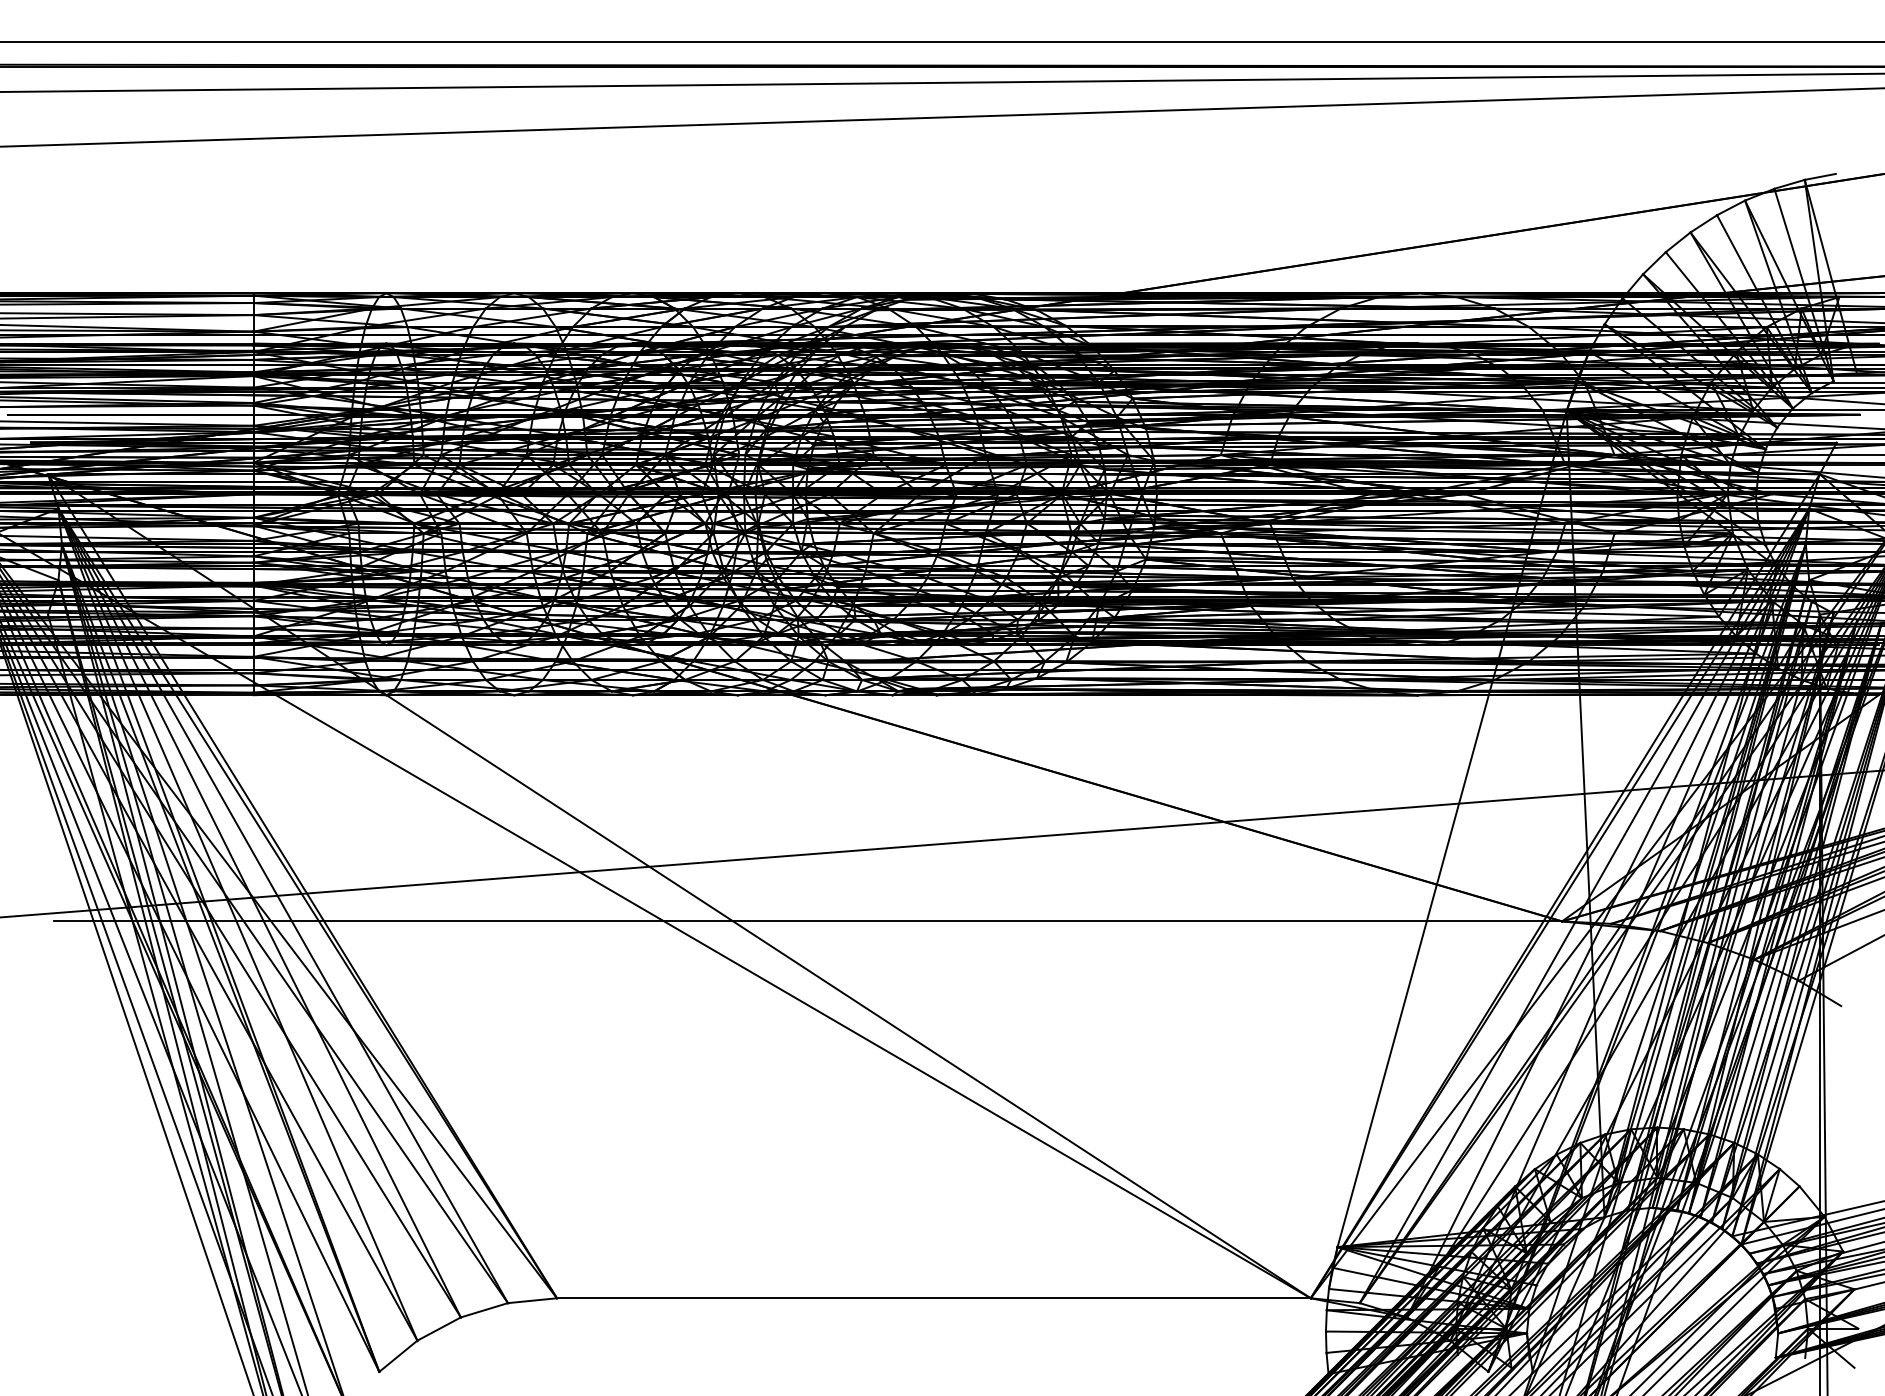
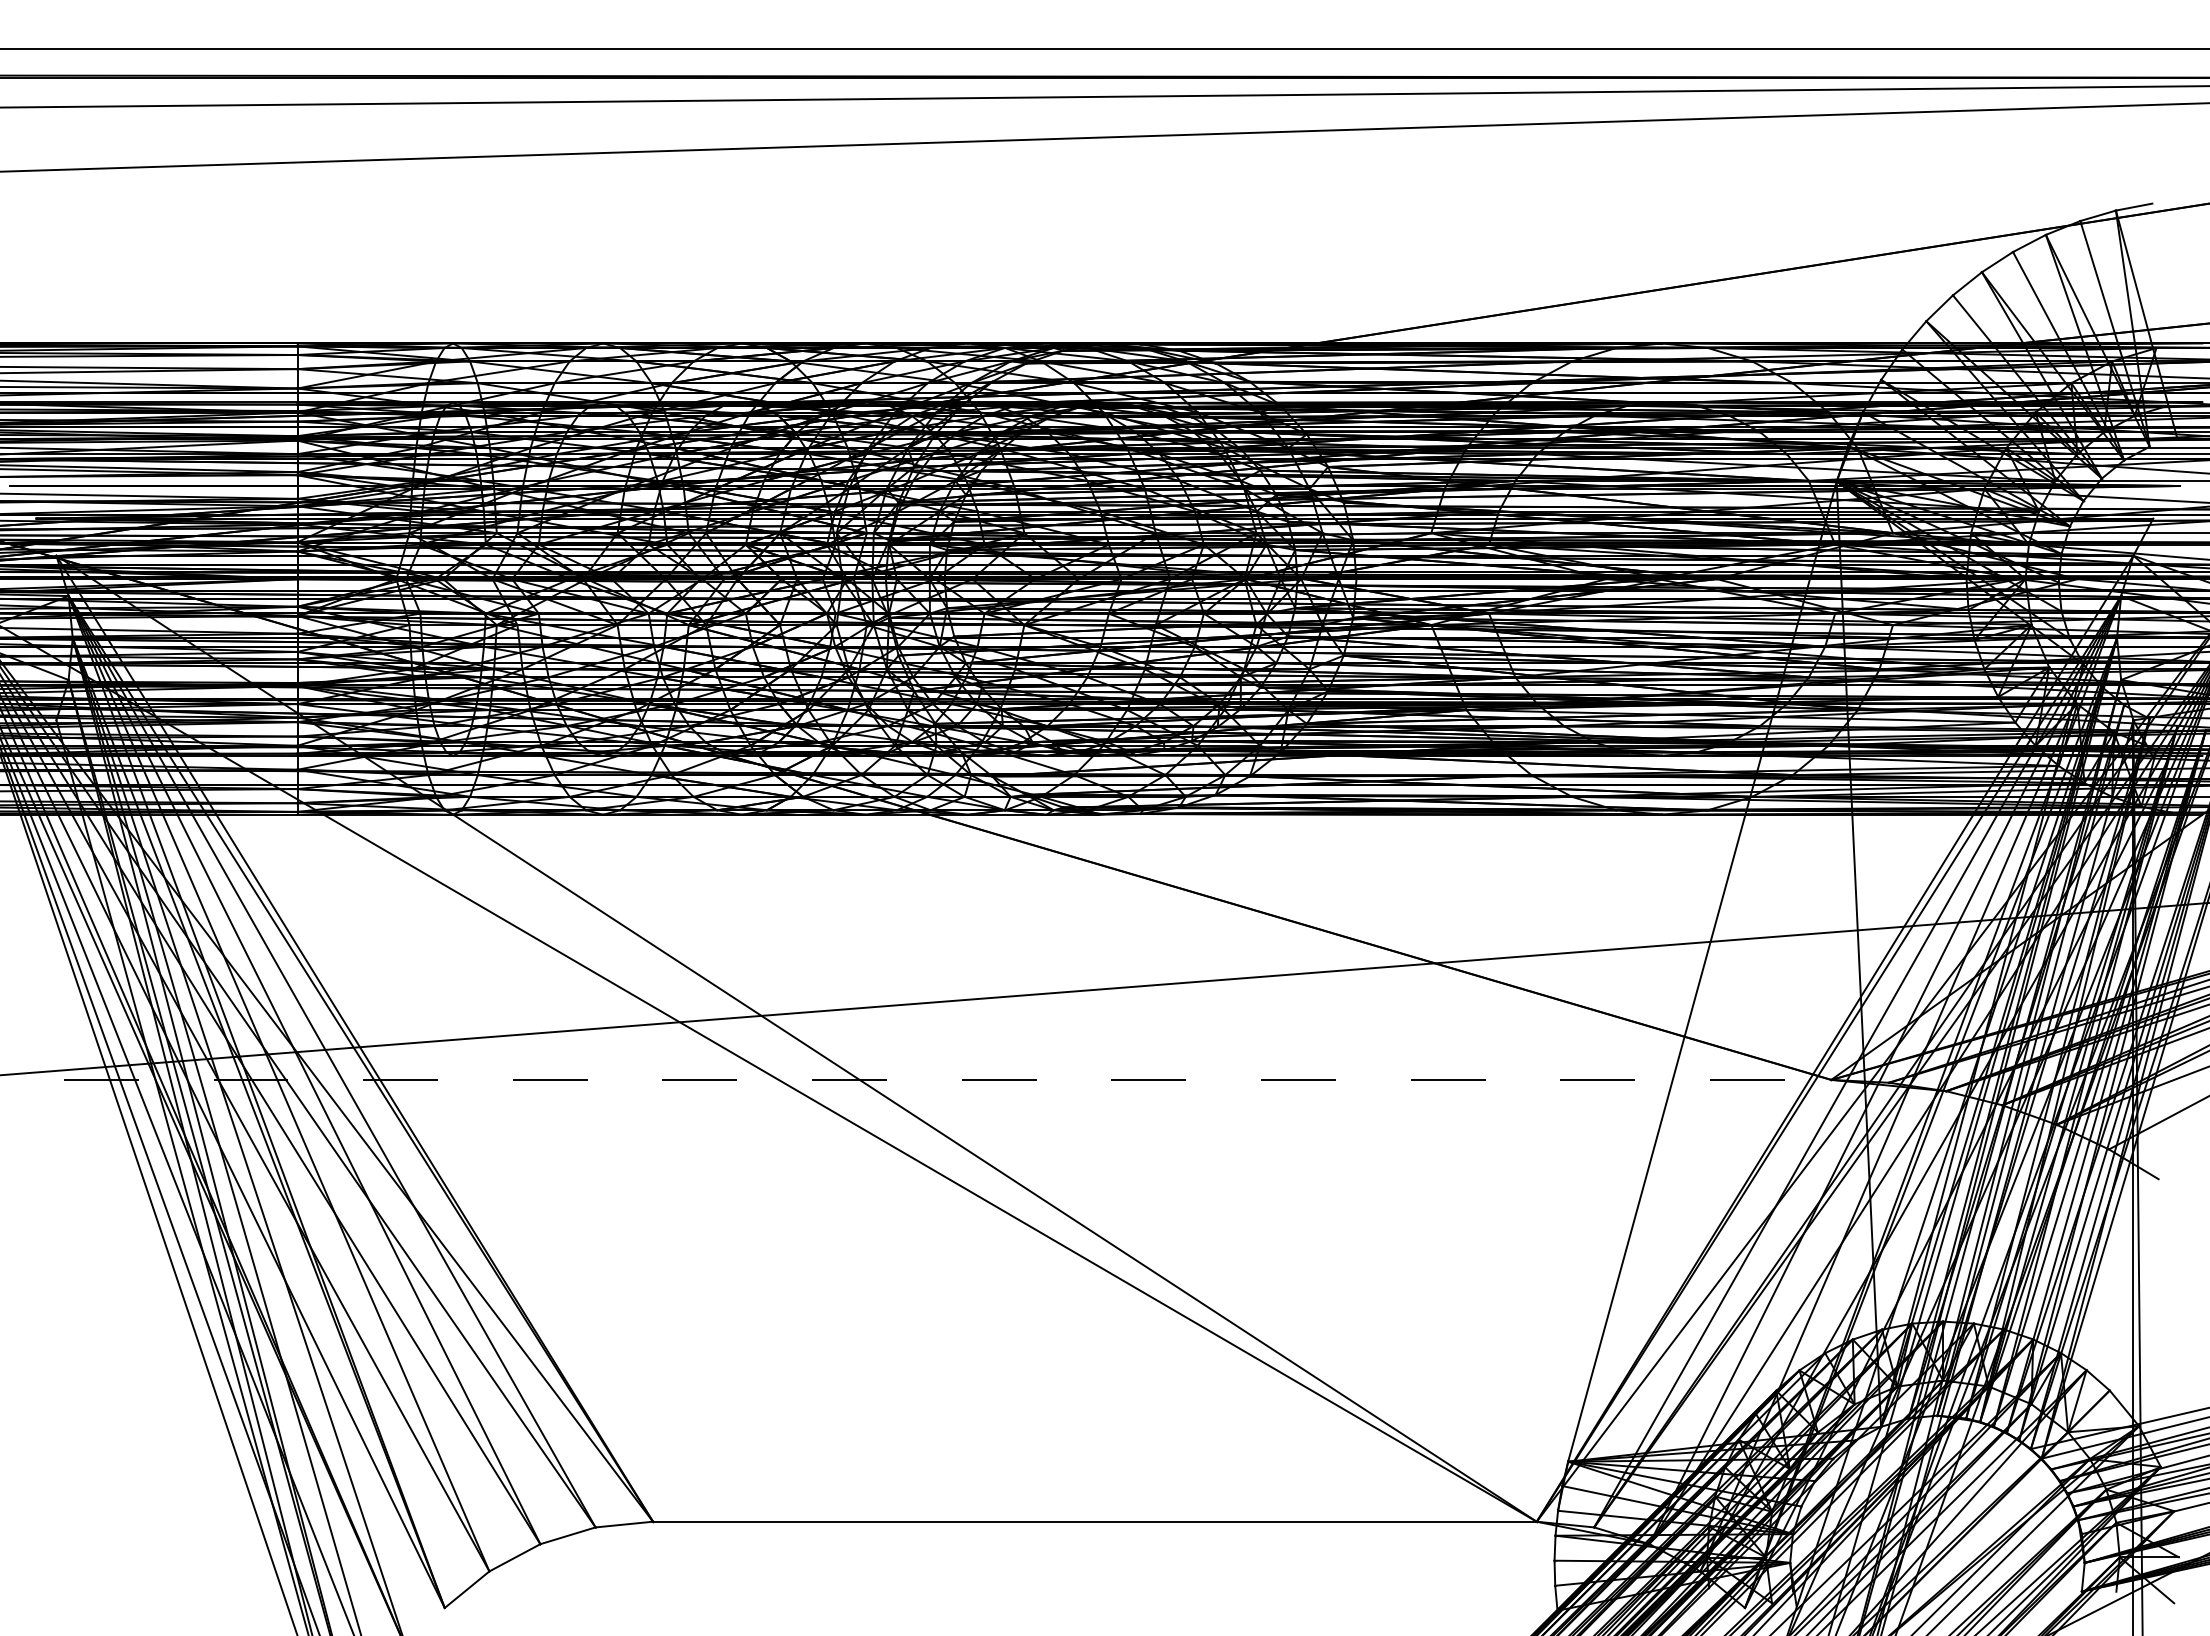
line: (808, 921) -> (947, 1079), solid -> dashed

